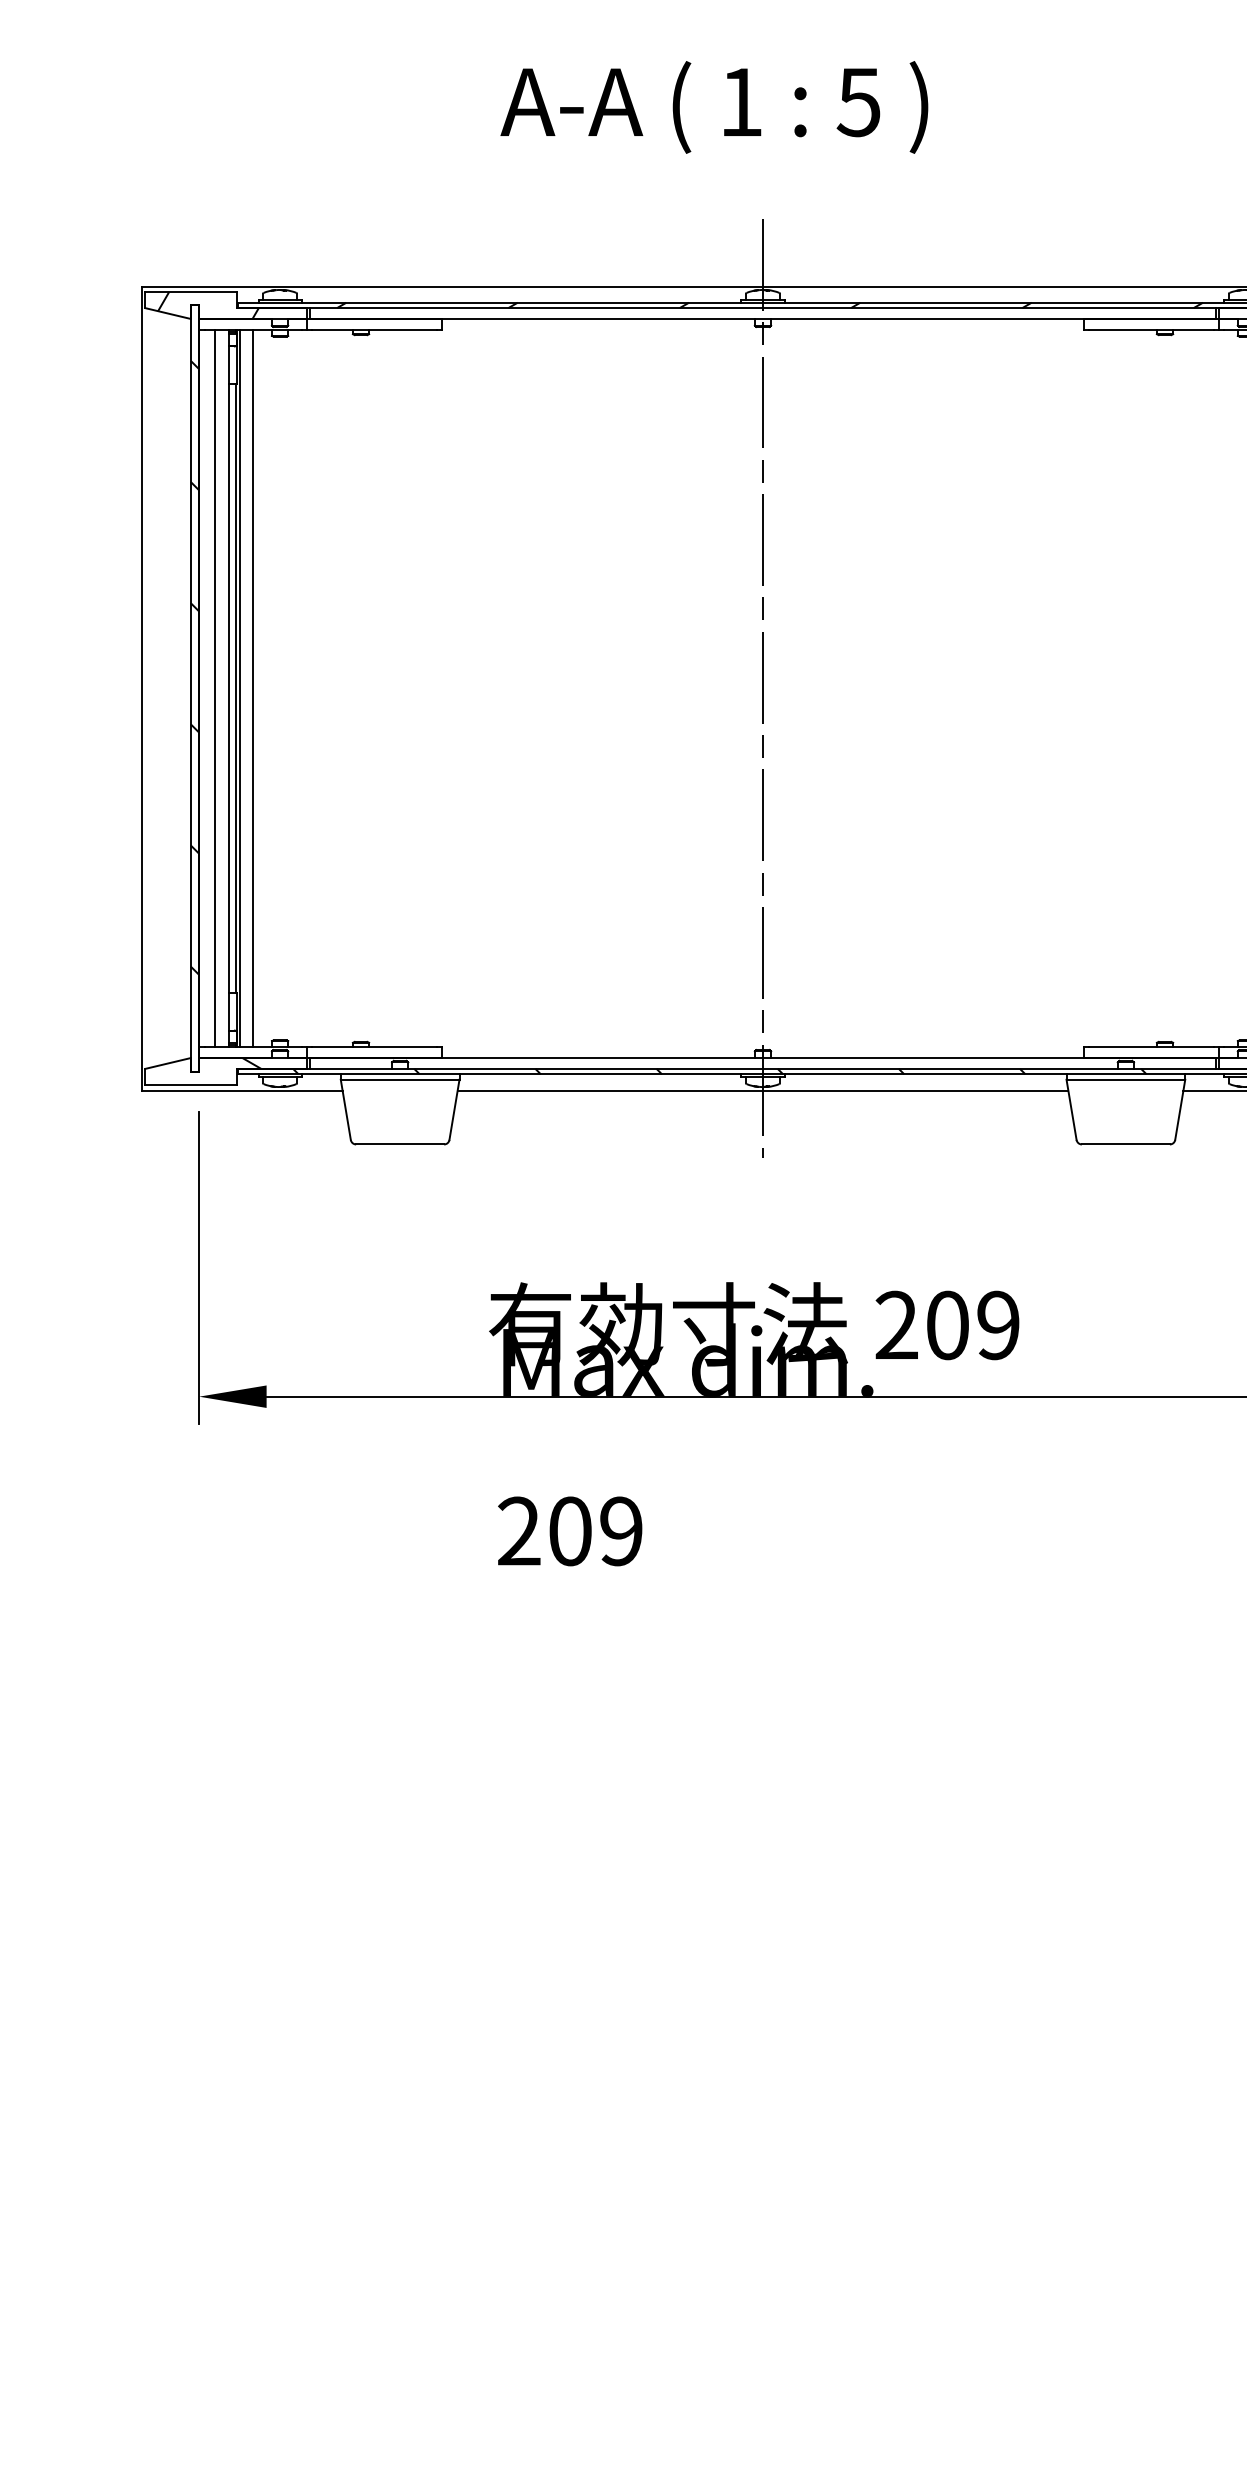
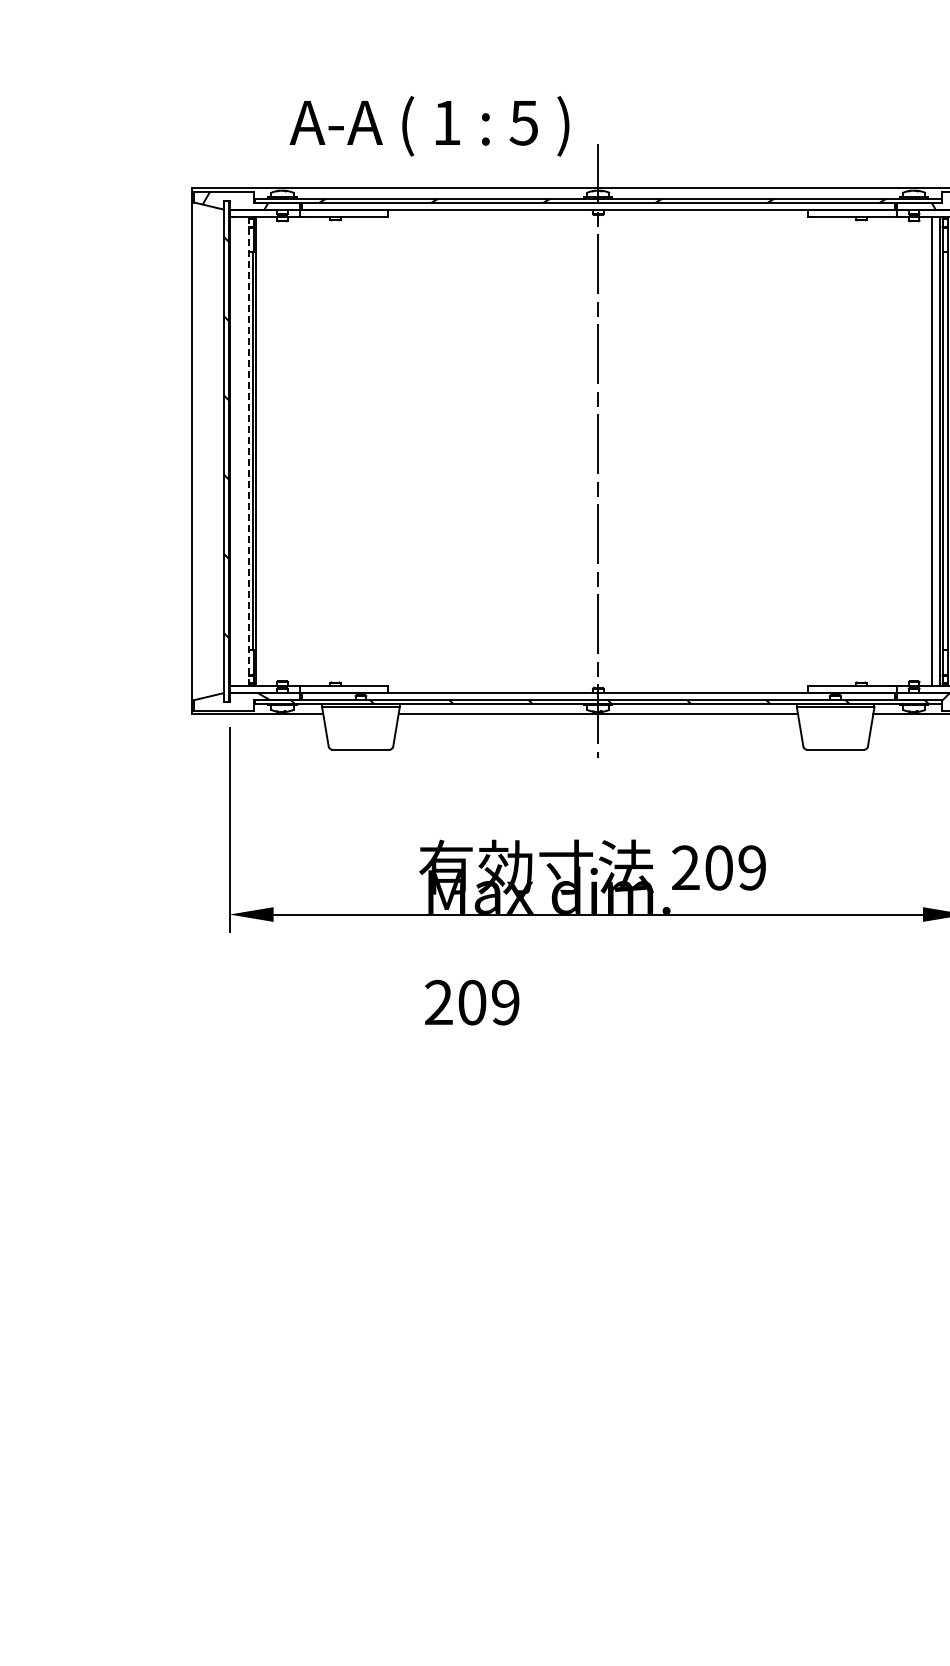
text: (714, 107) -> (429, 126), moved
line: (215, 688) -> (240, 451), removed
line: (228, 688) -> (248, 451), solid -> dashed
line: (252, 688) -> (264, 451), removed

